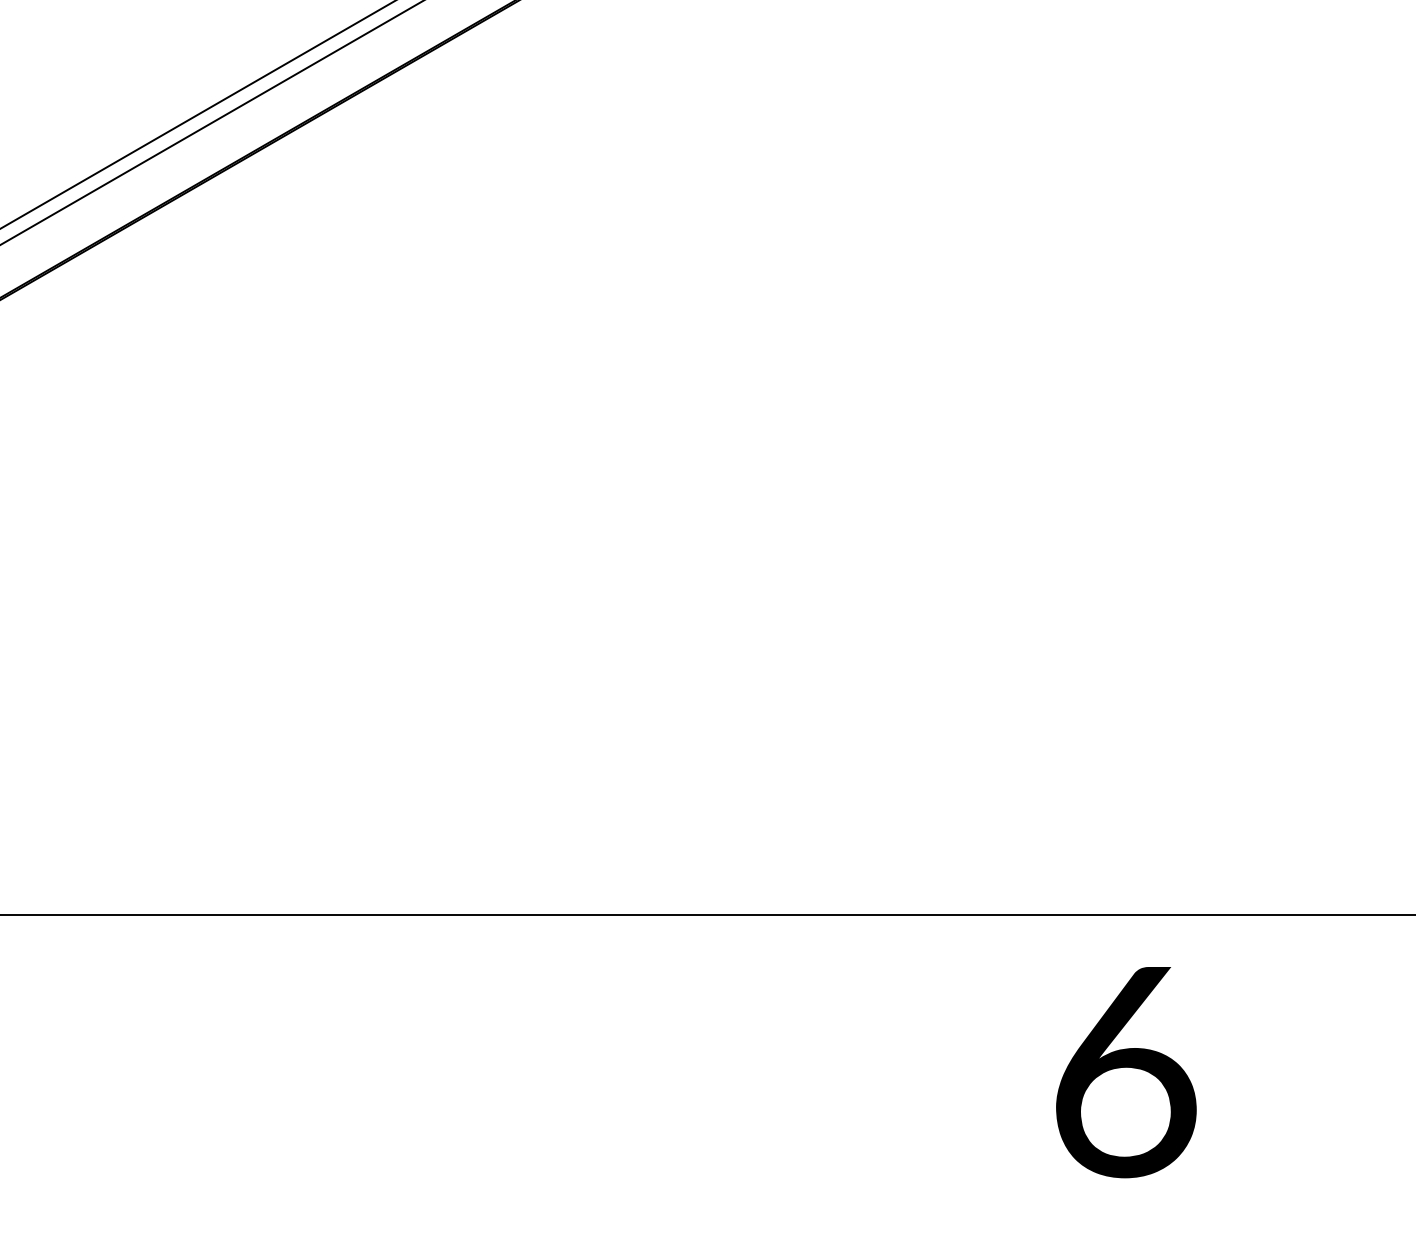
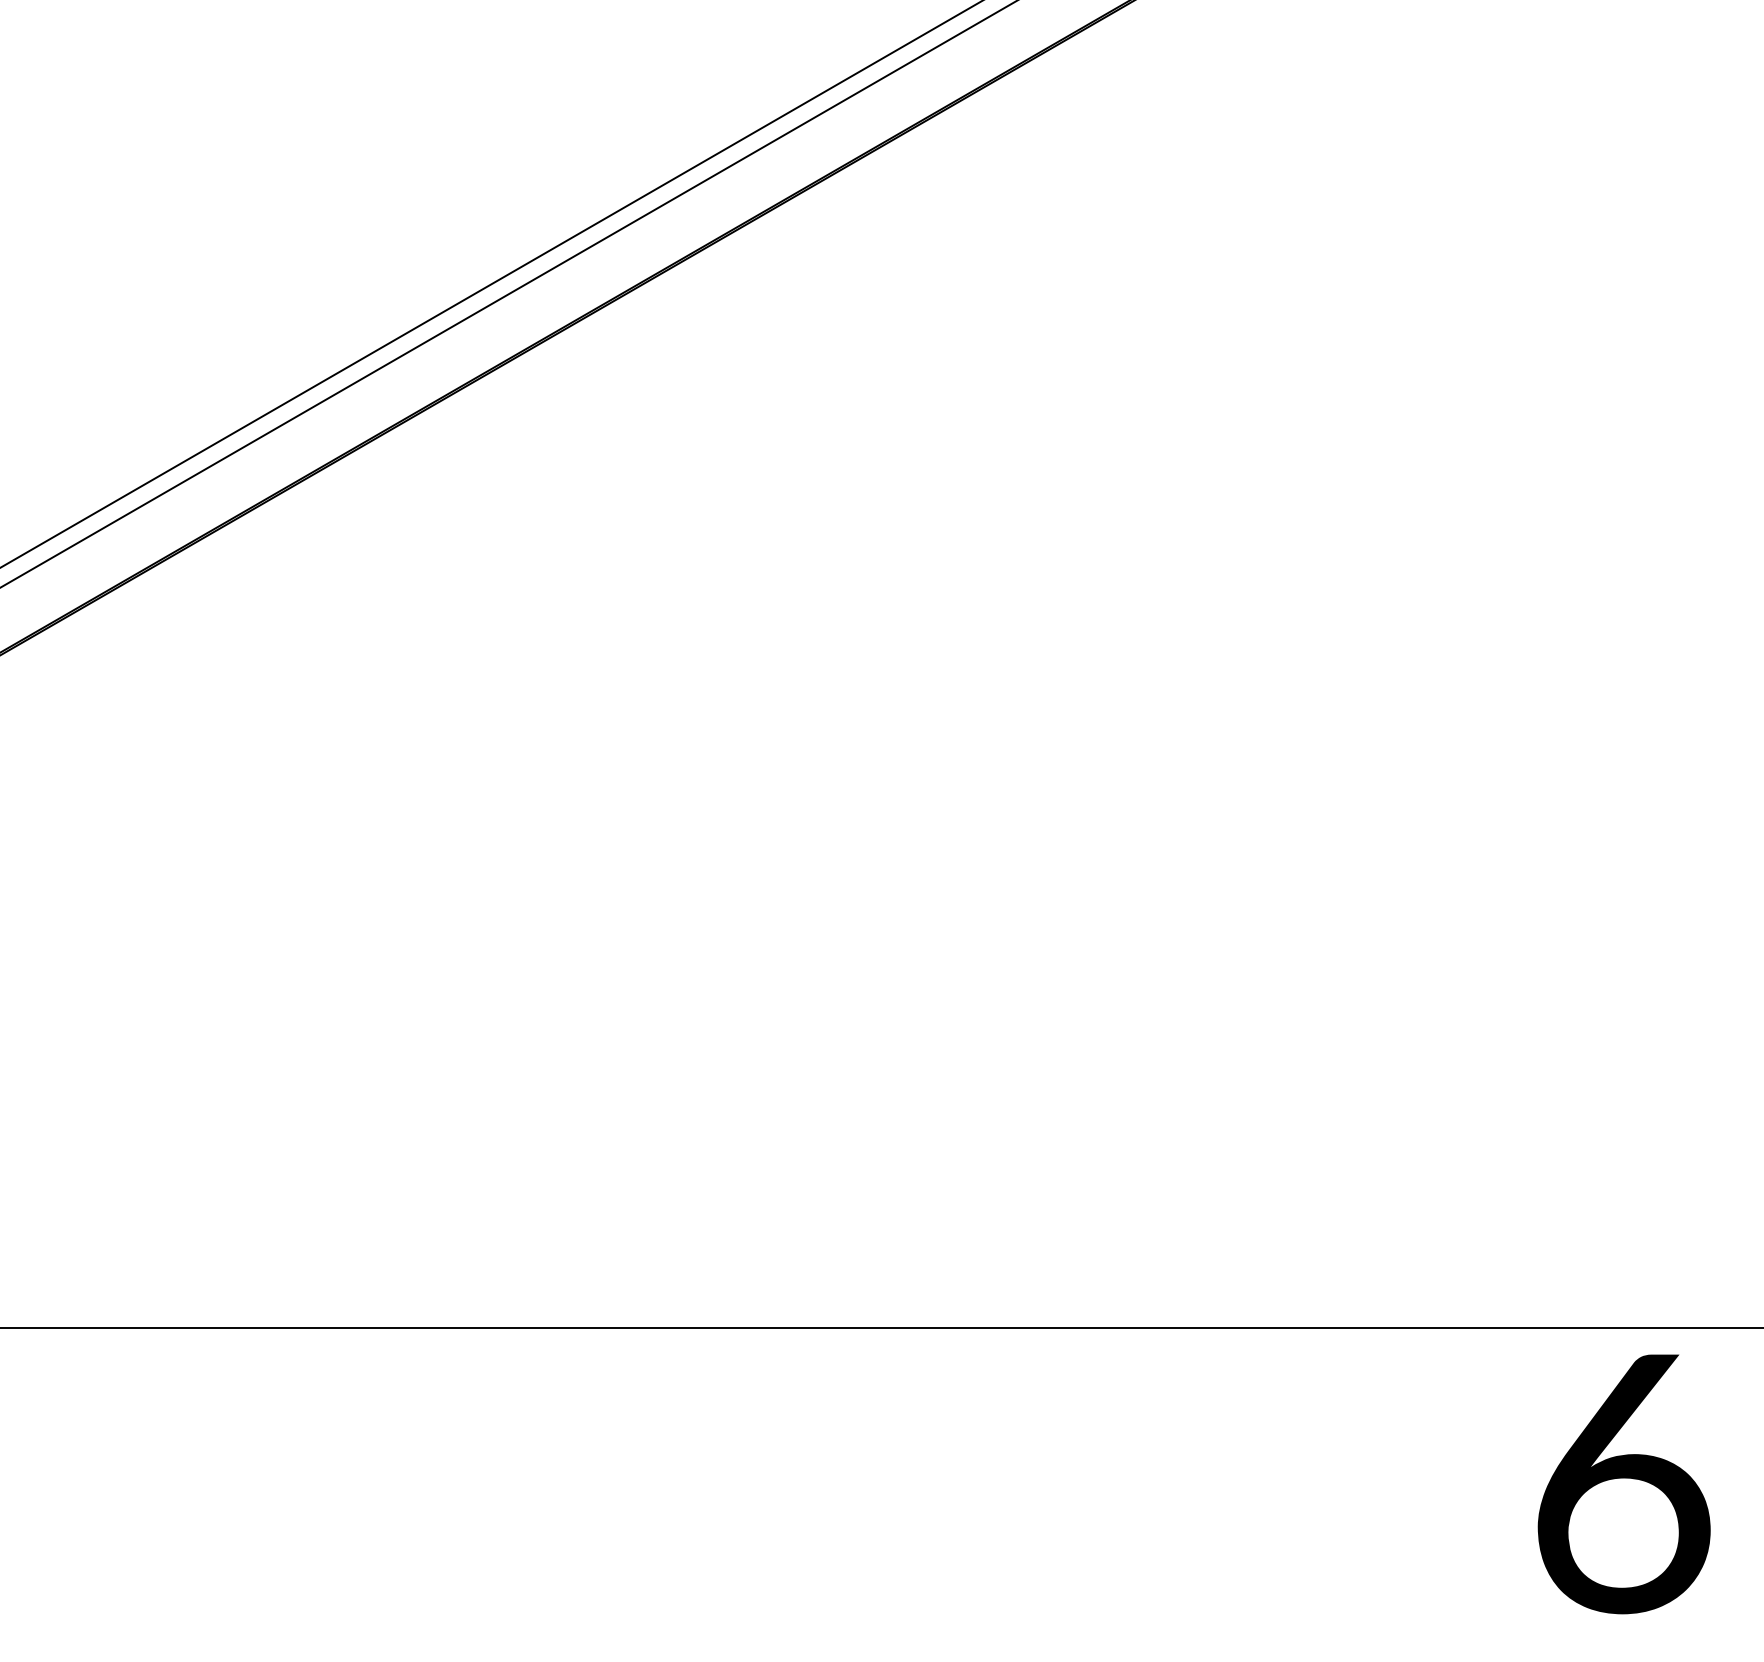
text: (1125, 1072) -> (1623, 1484), moved

